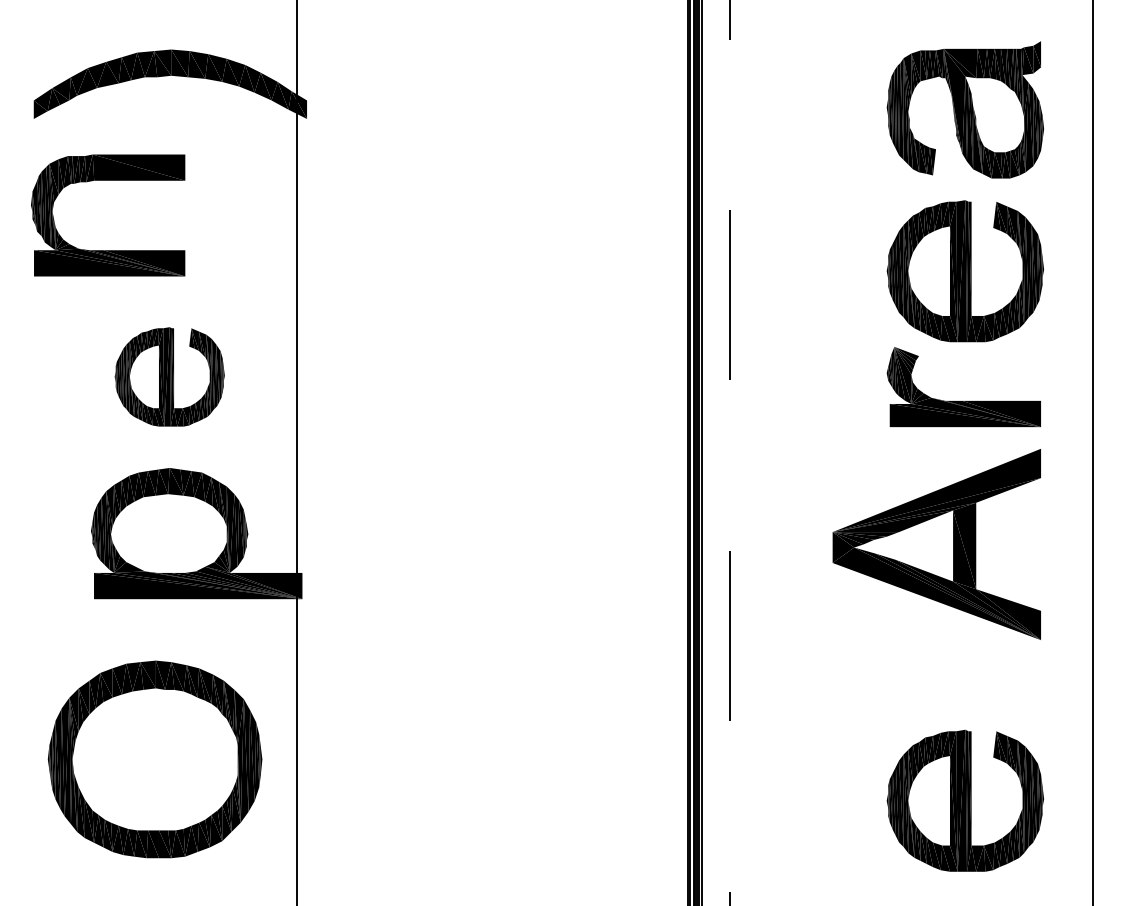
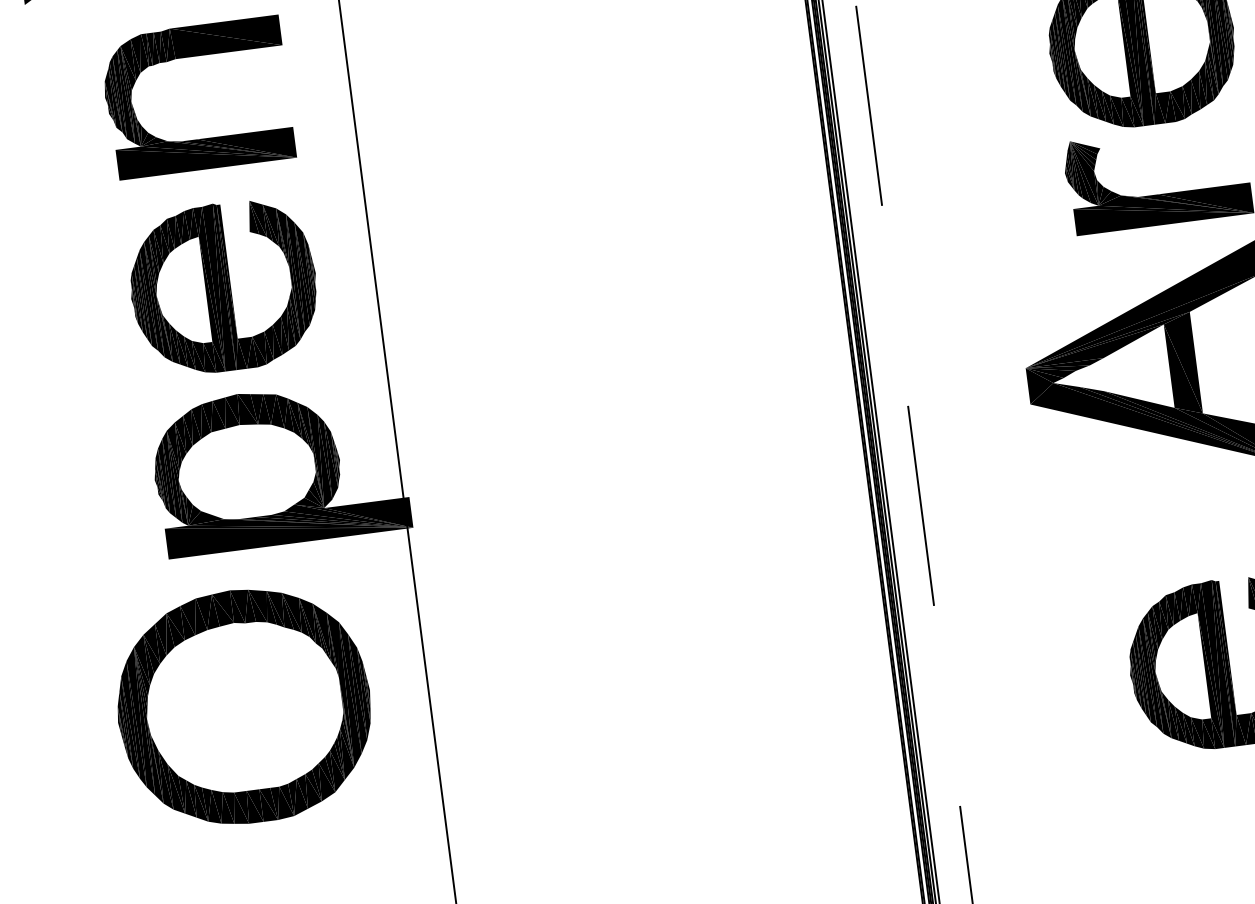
part: (108, 180) -> (192, 56), moved
part: (169, 376) -> (223, 286), size x1.43
part: (154, 759) -> (243, 706), moved

